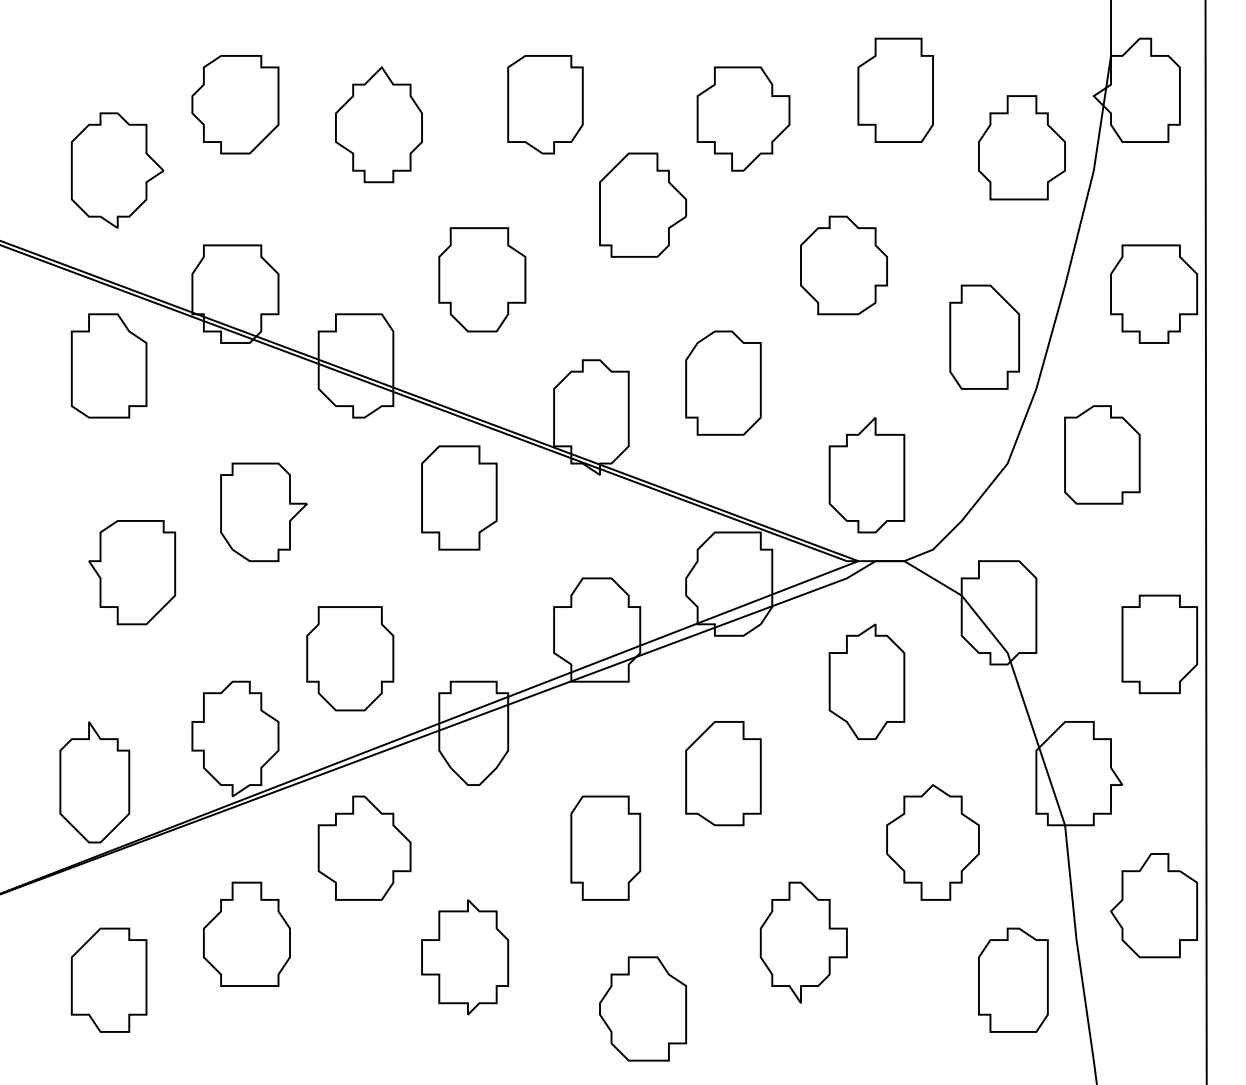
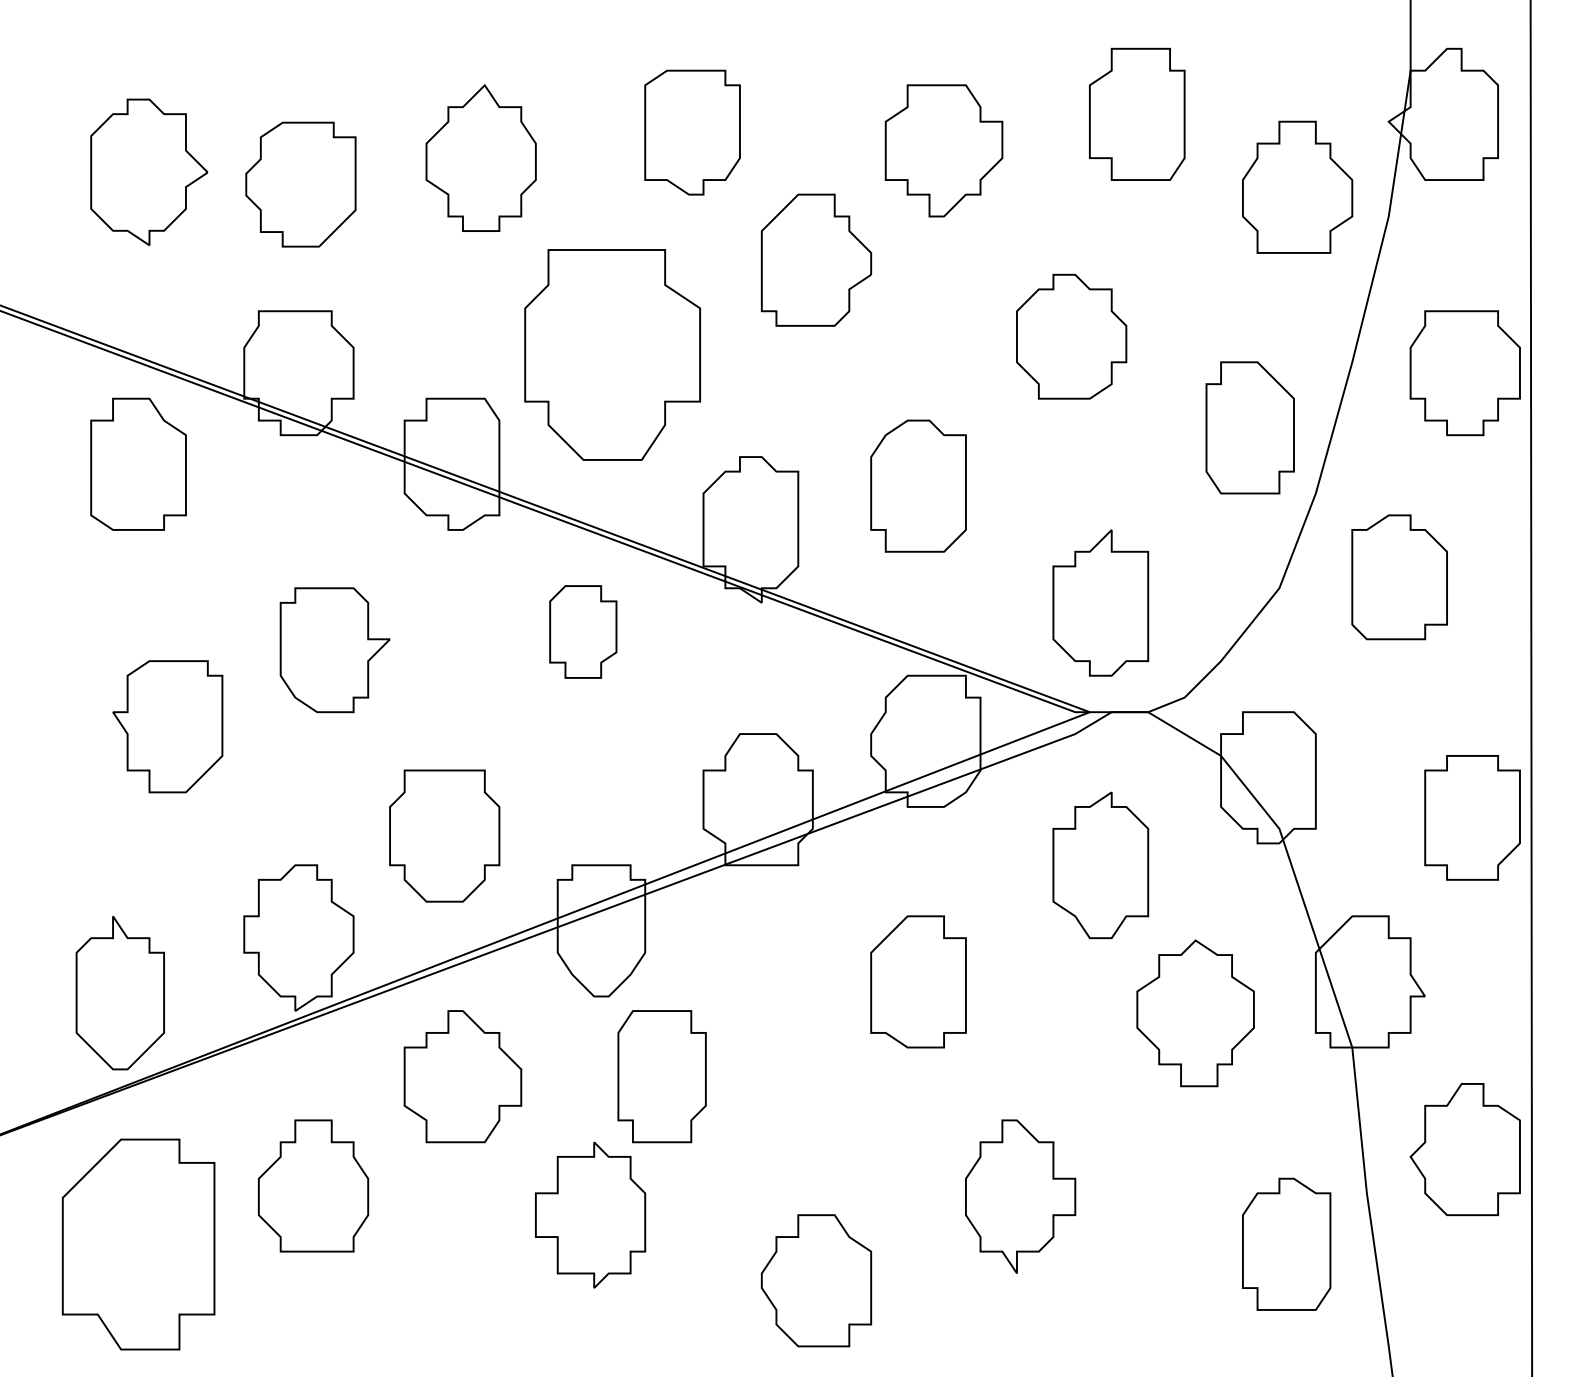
part: (235, 104) -> (300, 184), moved
part: (117, 169) -> (149, 171), moved
part: (481, 279) -> (611, 354), size x1.6
part: (459, 497) -> (583, 631), size x0.7
part: (932, 842) -> (1195, 1013), moved
part: (605, 848) -> (661, 1076), moved
part: (109, 979) -> (138, 1243), size x1.6

